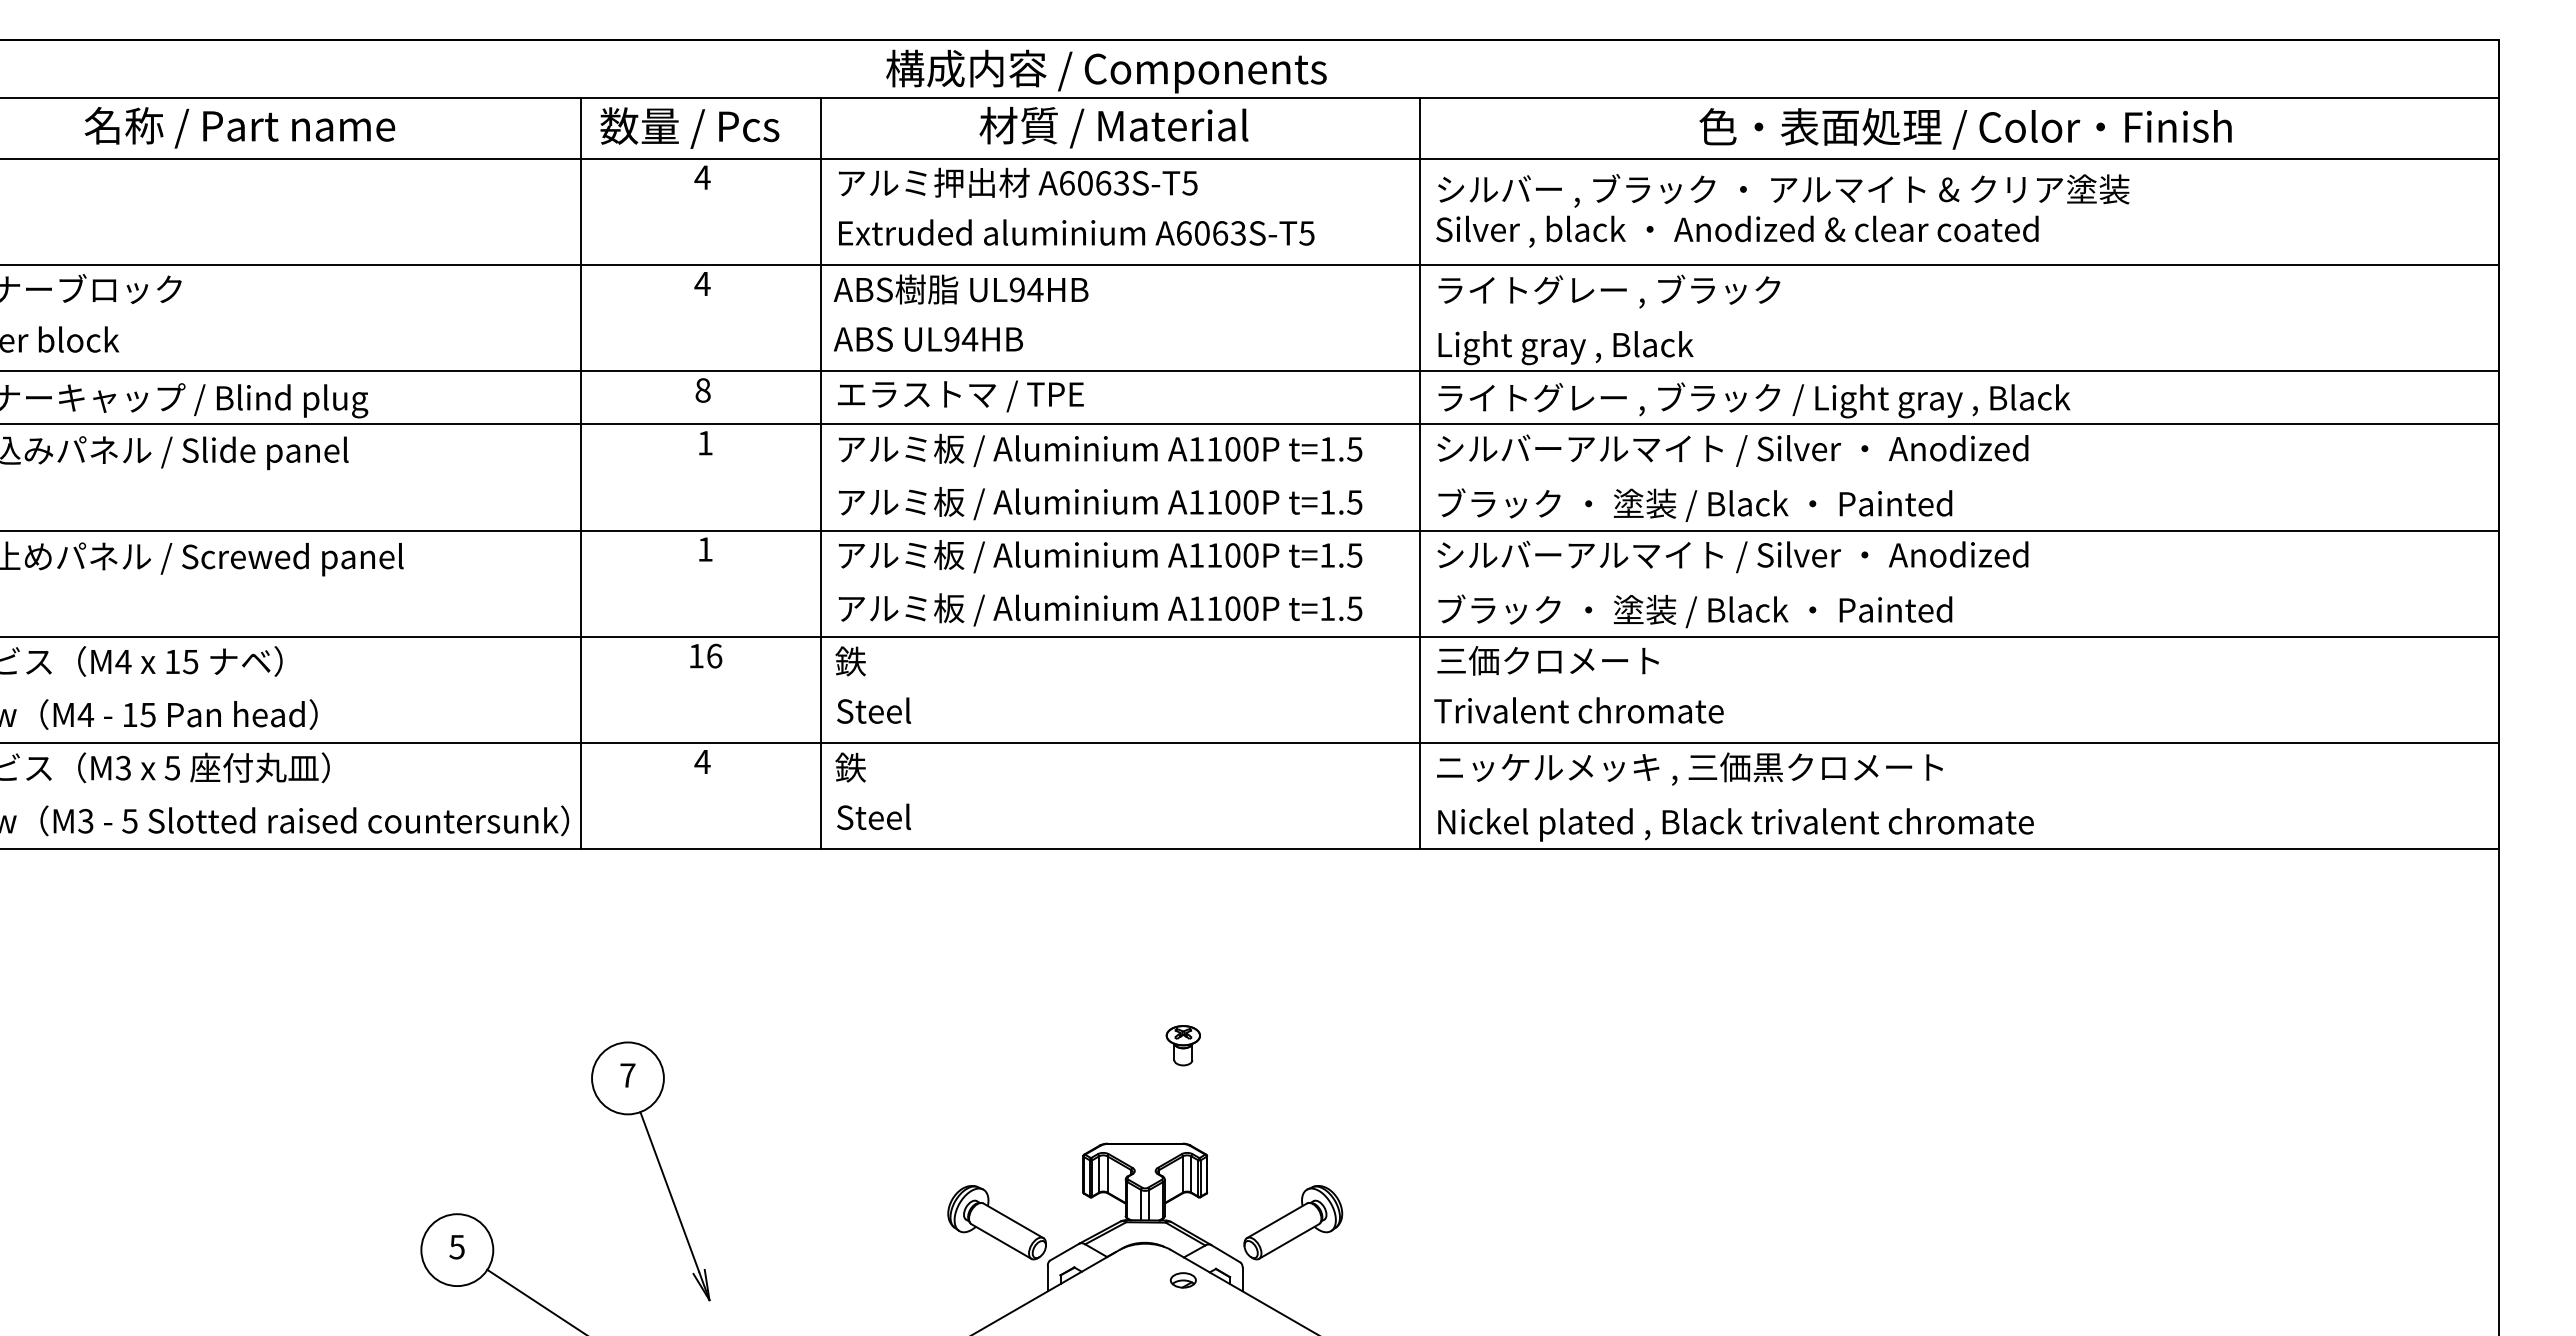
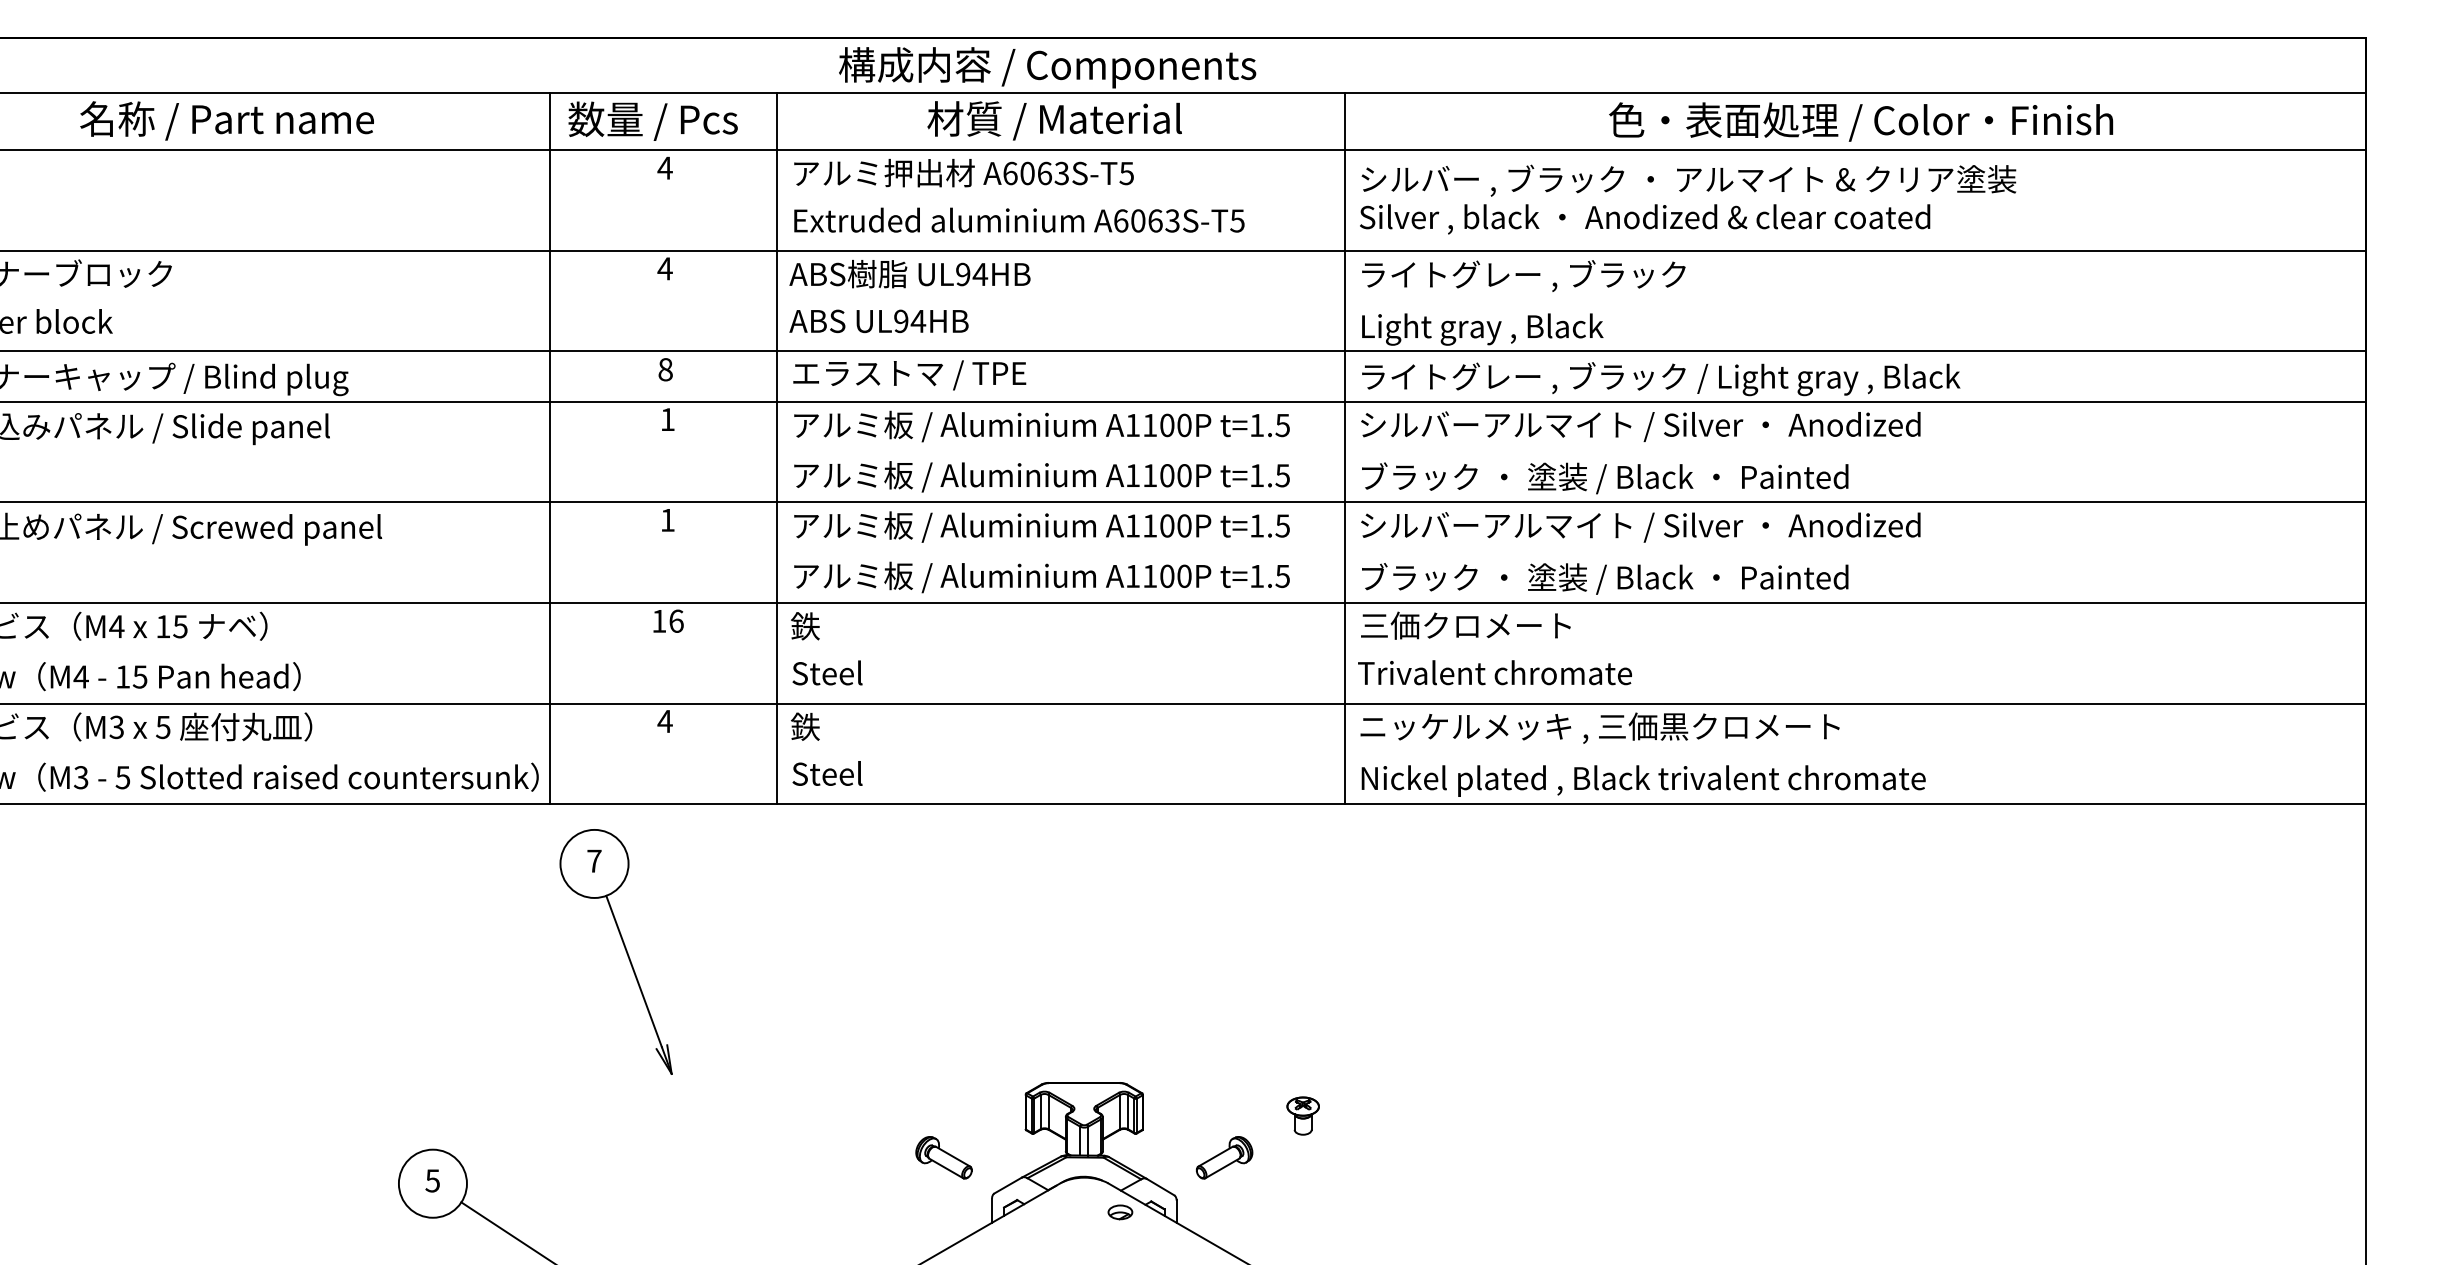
part: (1182, 1045) -> (1302, 1115), moved
part: (659, 1167) -> (624, 948), moved
part: (996, 1222) -> (943, 1157), size x0.6
part: (1293, 1222) -> (1224, 1157), size x0.6

